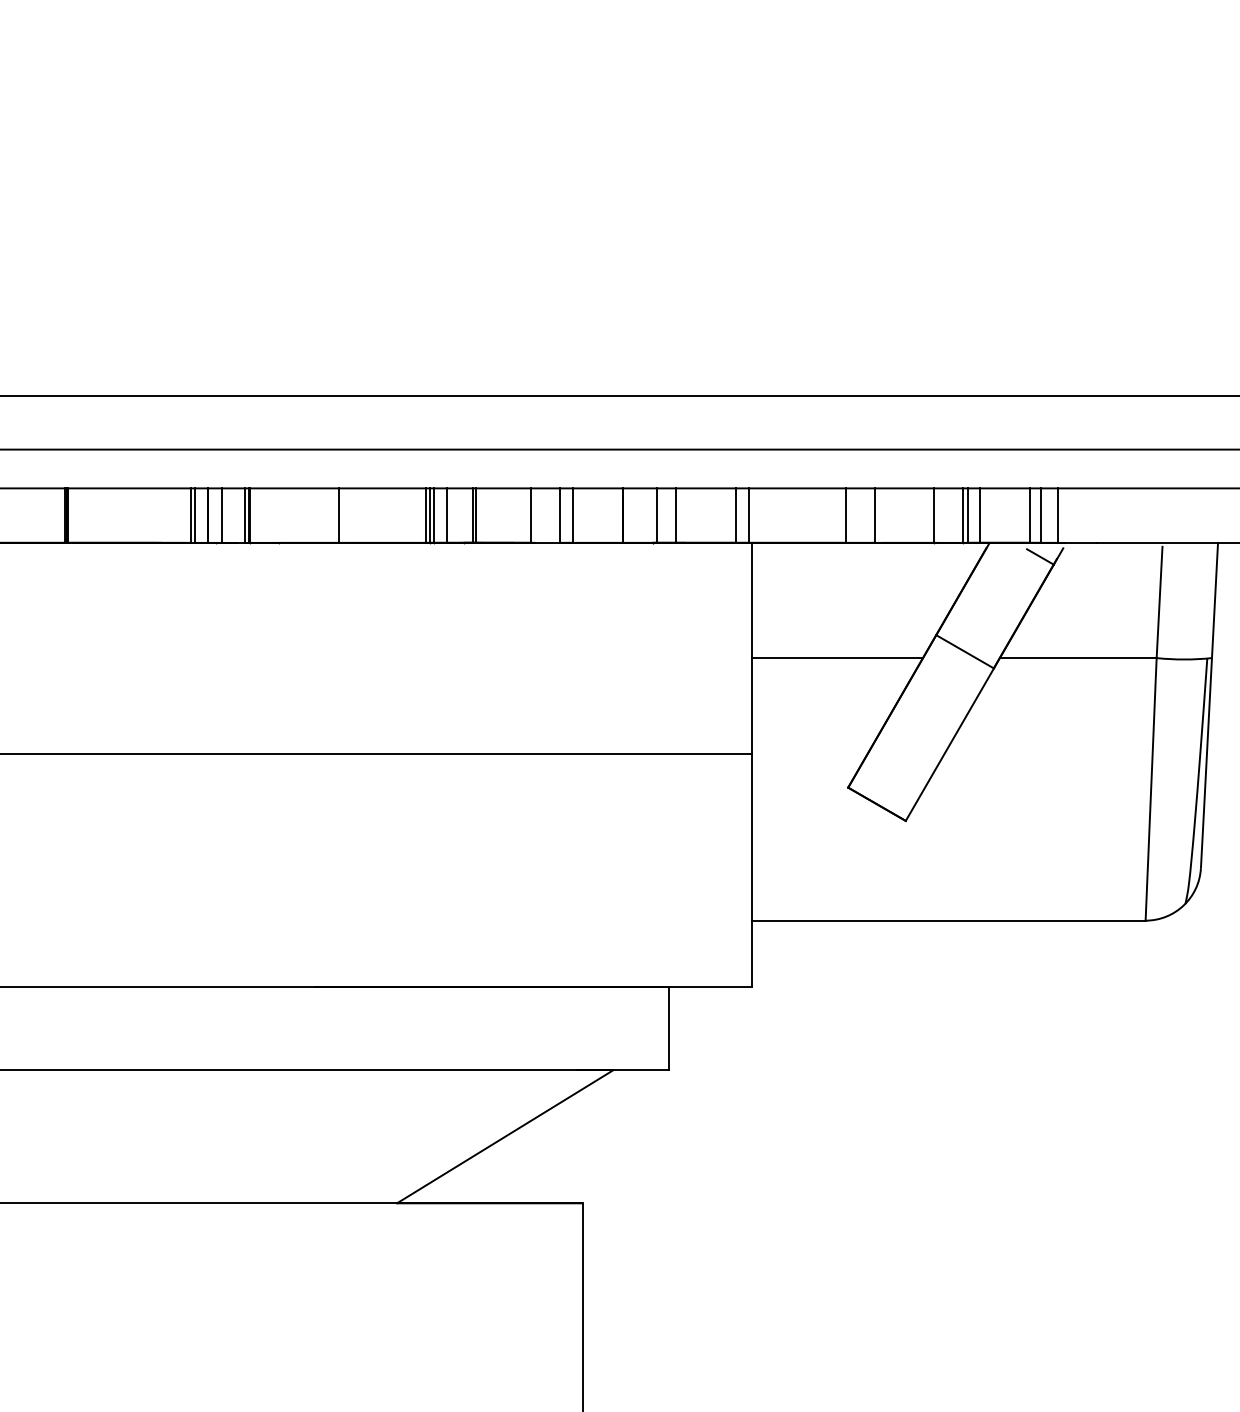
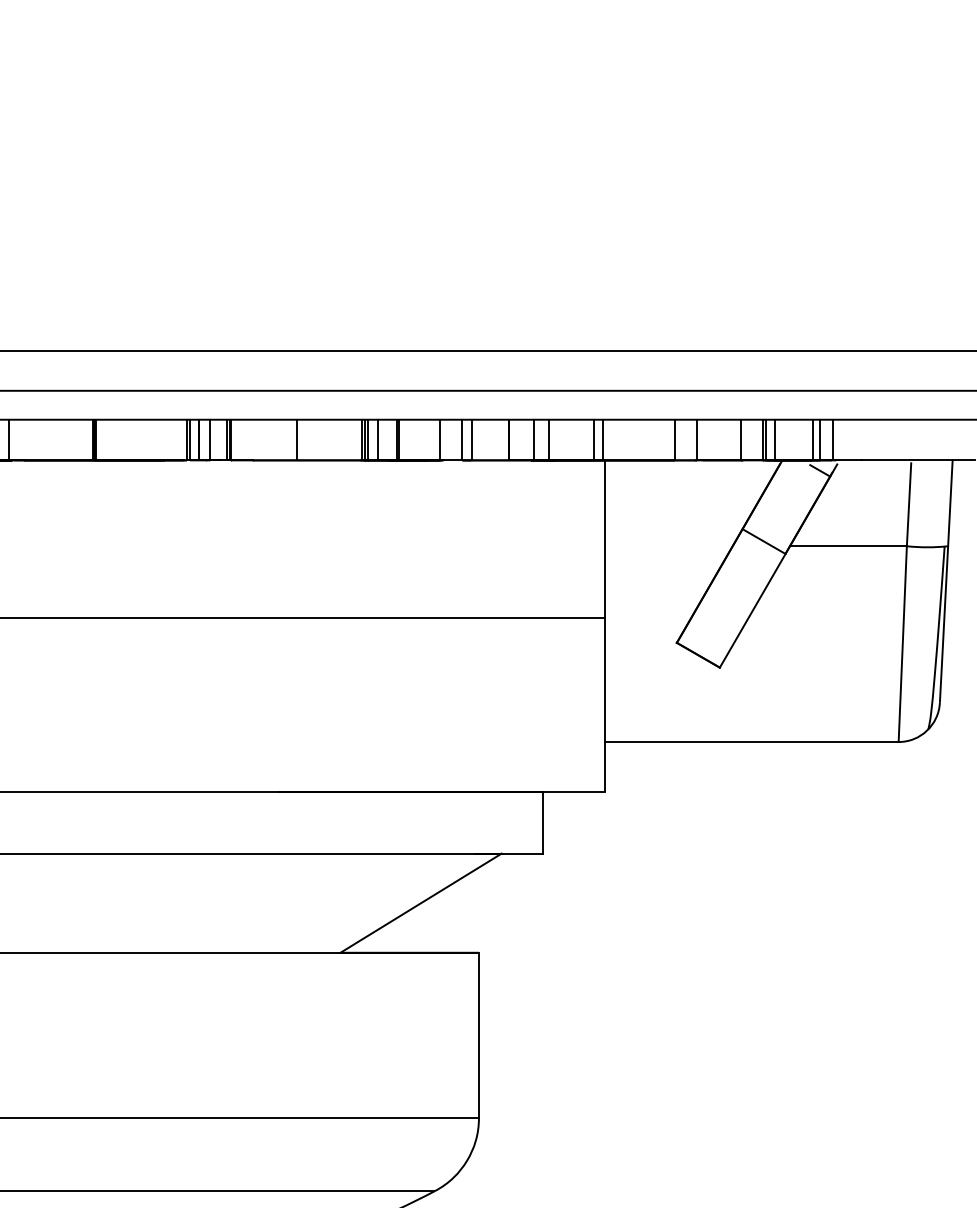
line: (836, 658) -> (668, 546), removed

